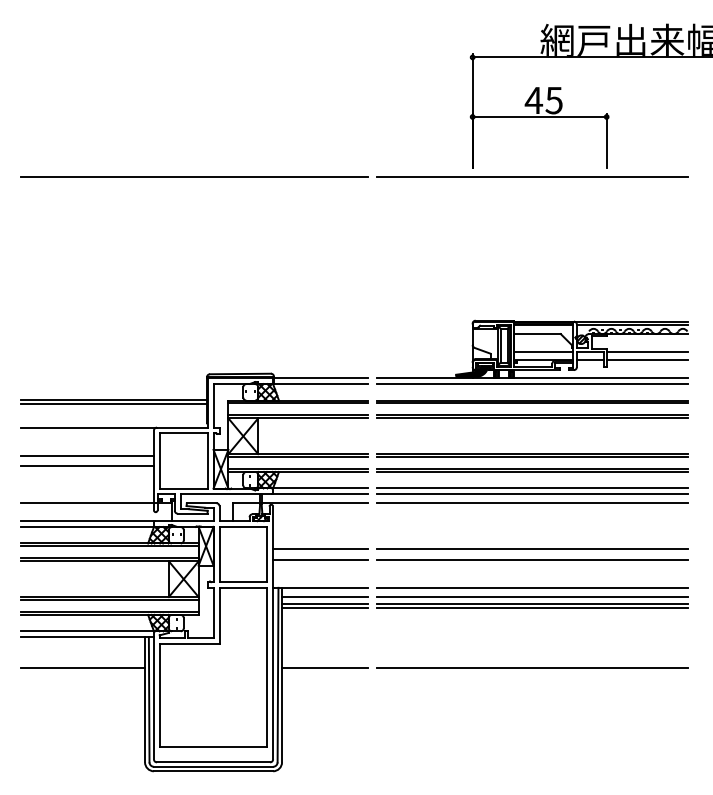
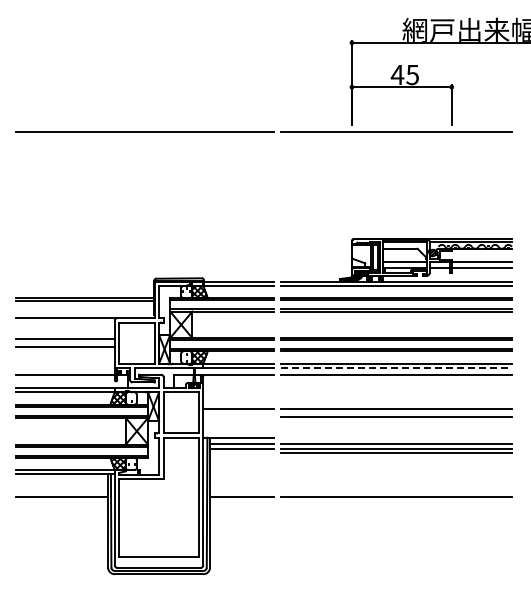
line: (532, 494) -> (396, 368), solid -> dashed
line: (320, 559) -> (238, 416), removed
line: (532, 587) -> (396, 437), removed
line: (325, 607) -> (242, 452), removed

